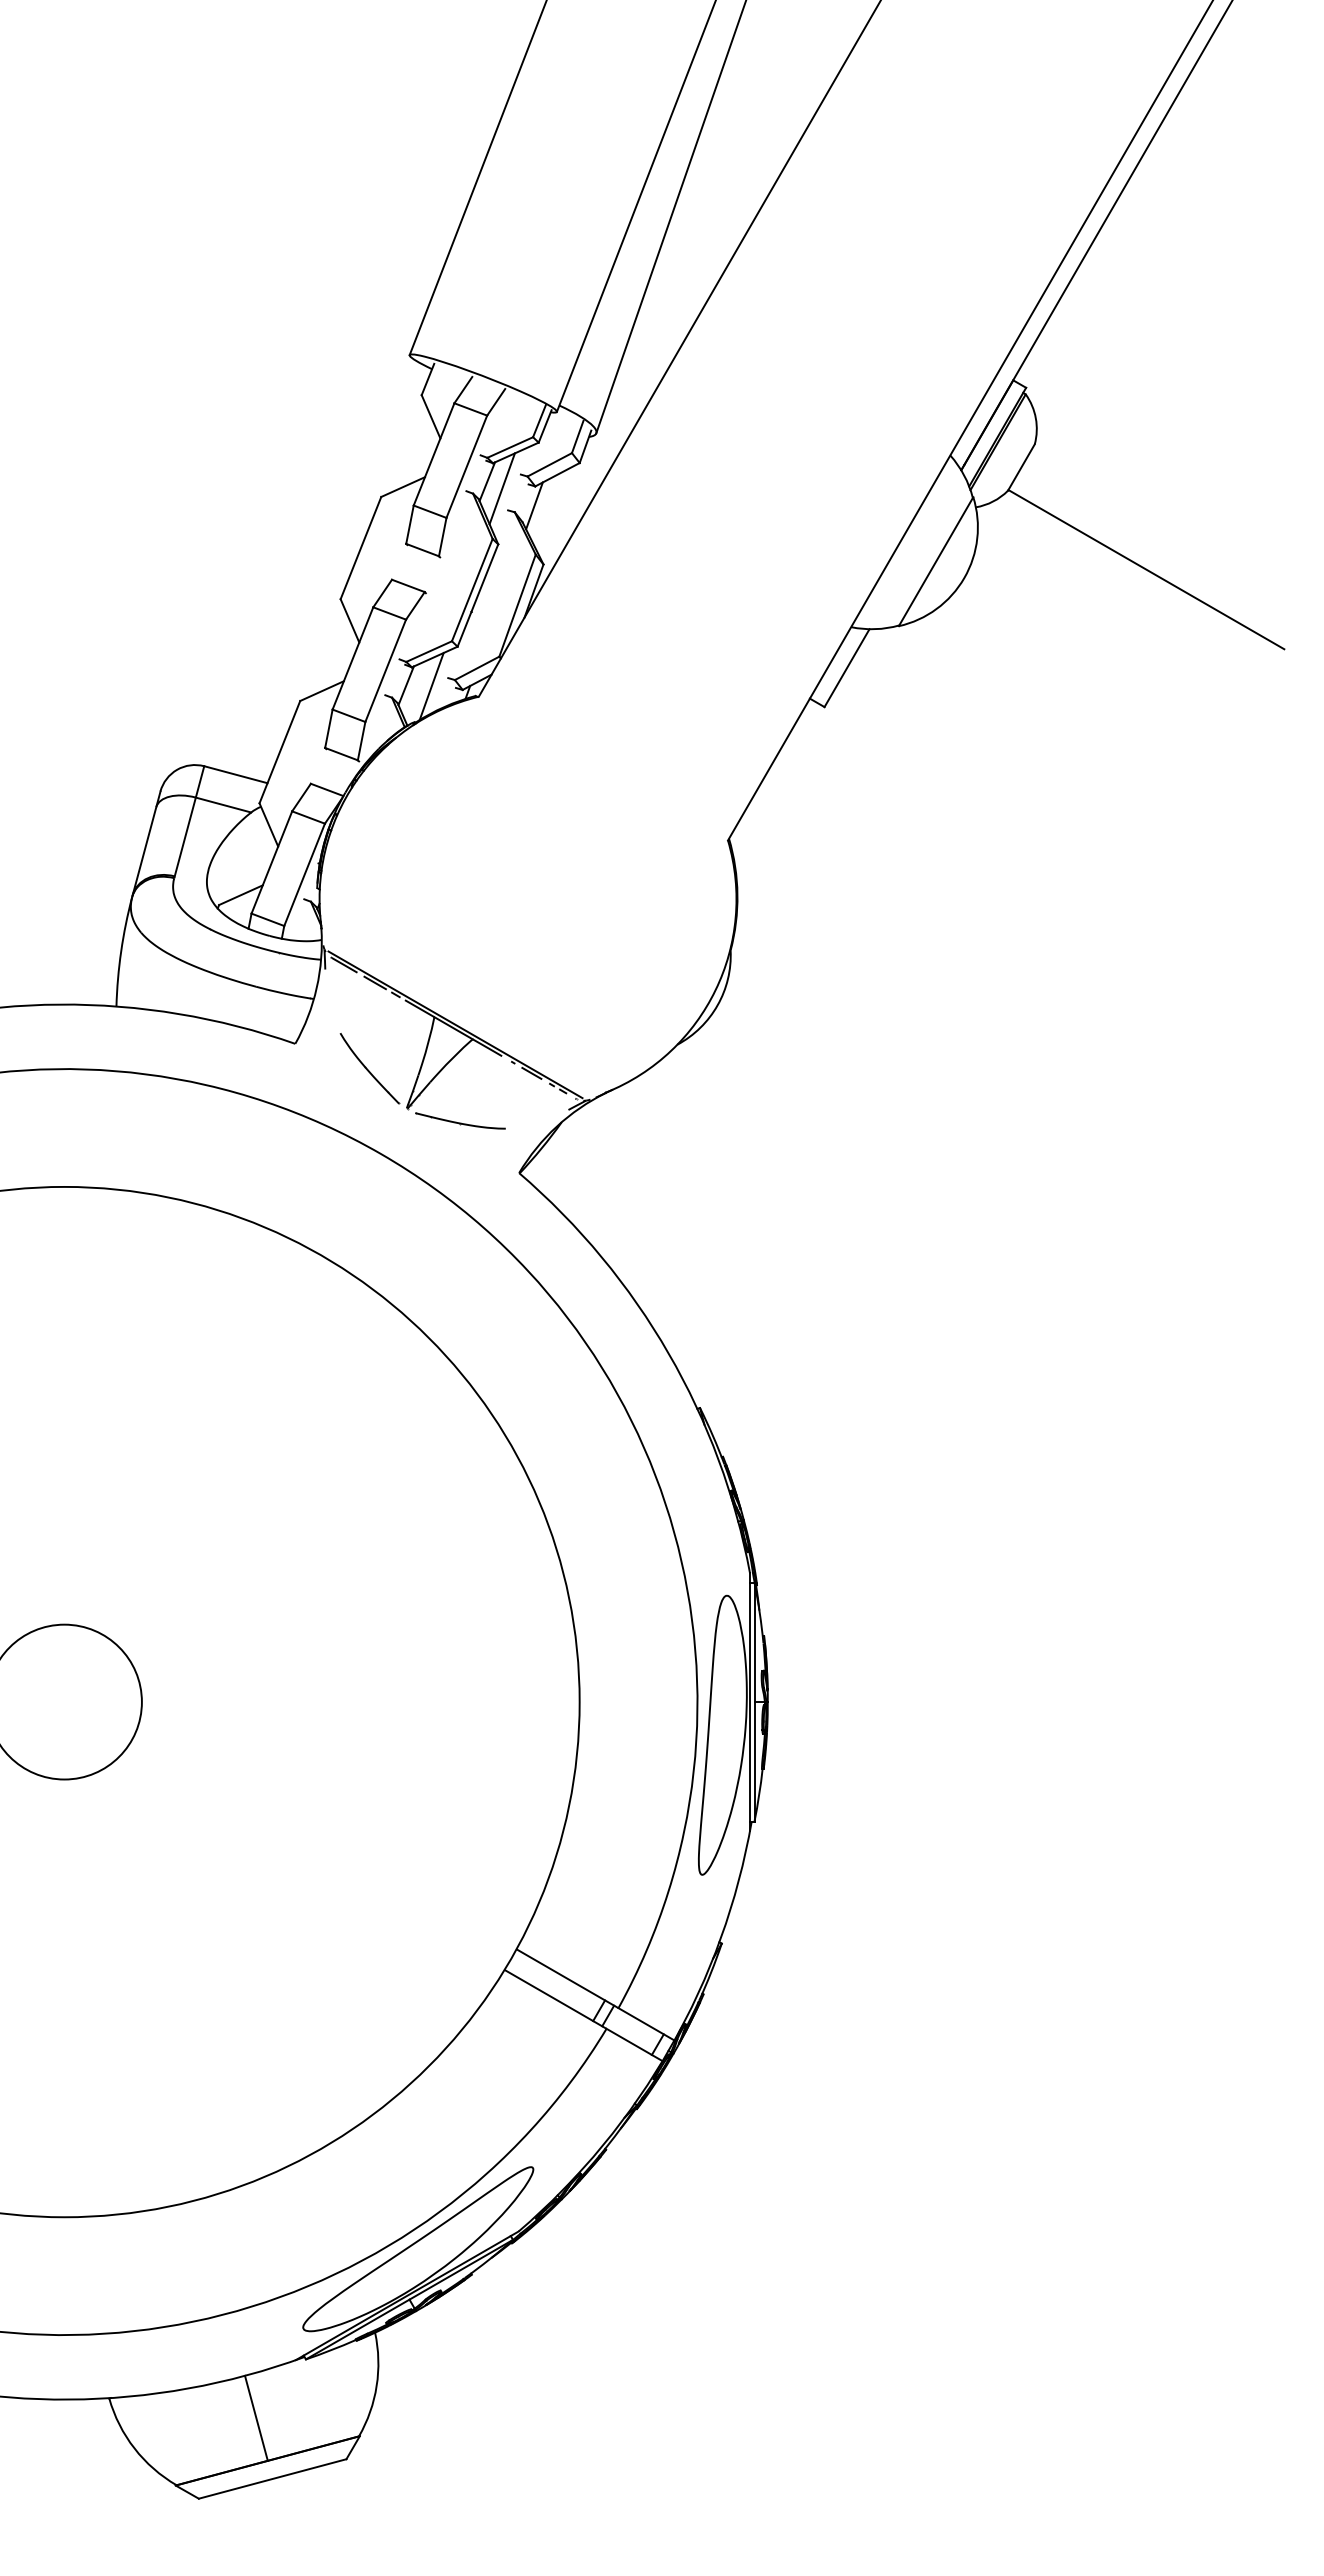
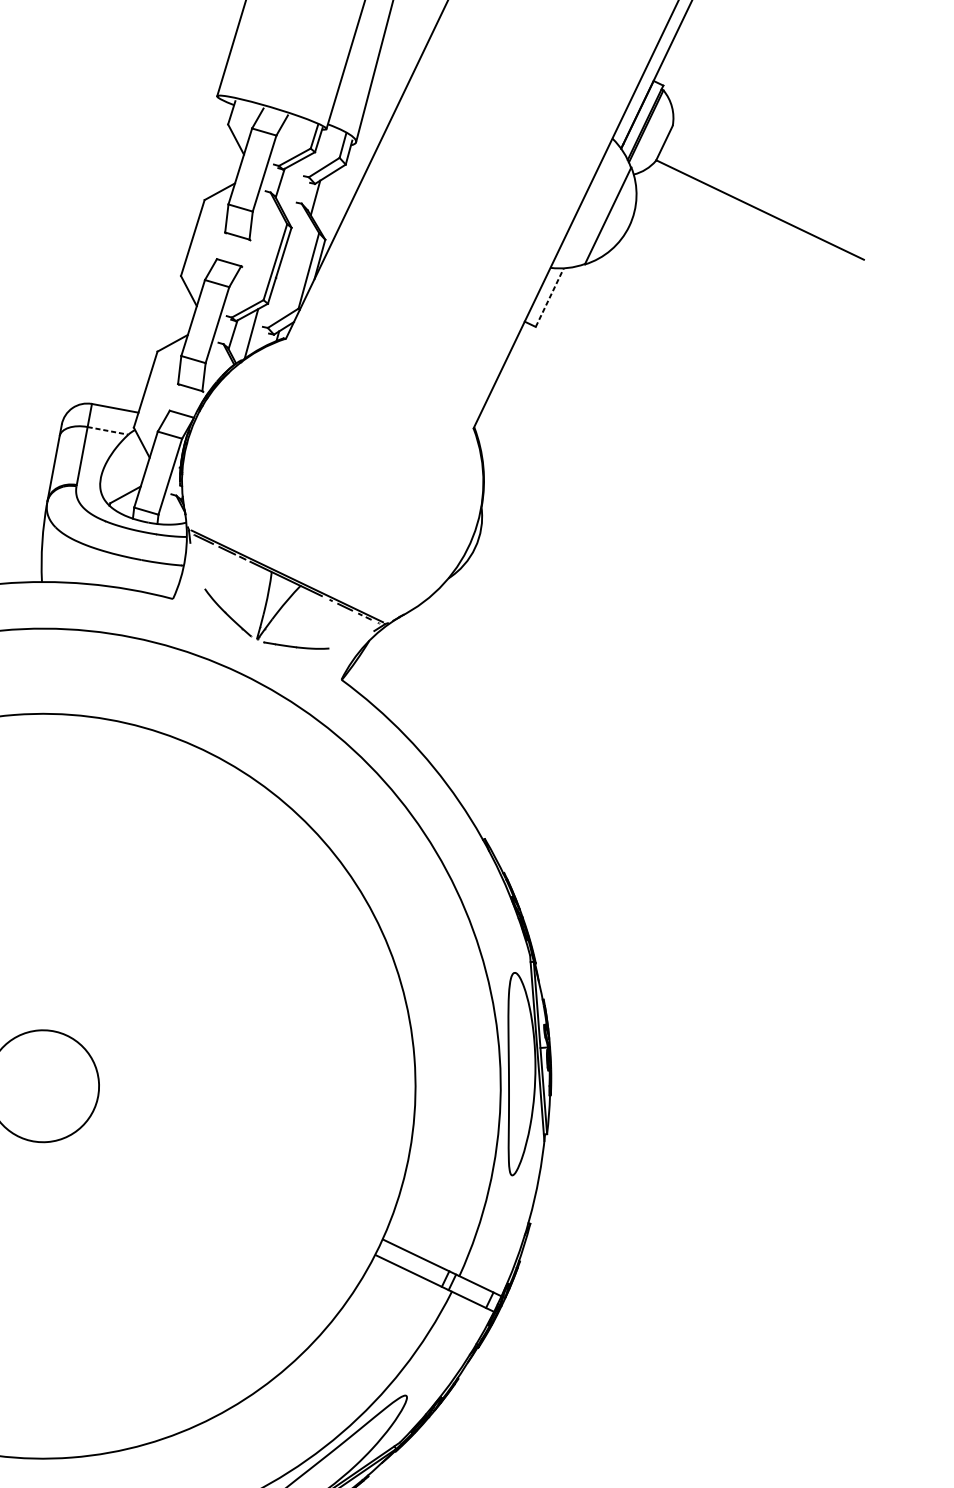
line: (501, 488) -> (290, 187), removed
line: (847, 668) -> (550, 297), solid -> dashed
line: (223, 805) -> (108, 431), solid -> dashed

